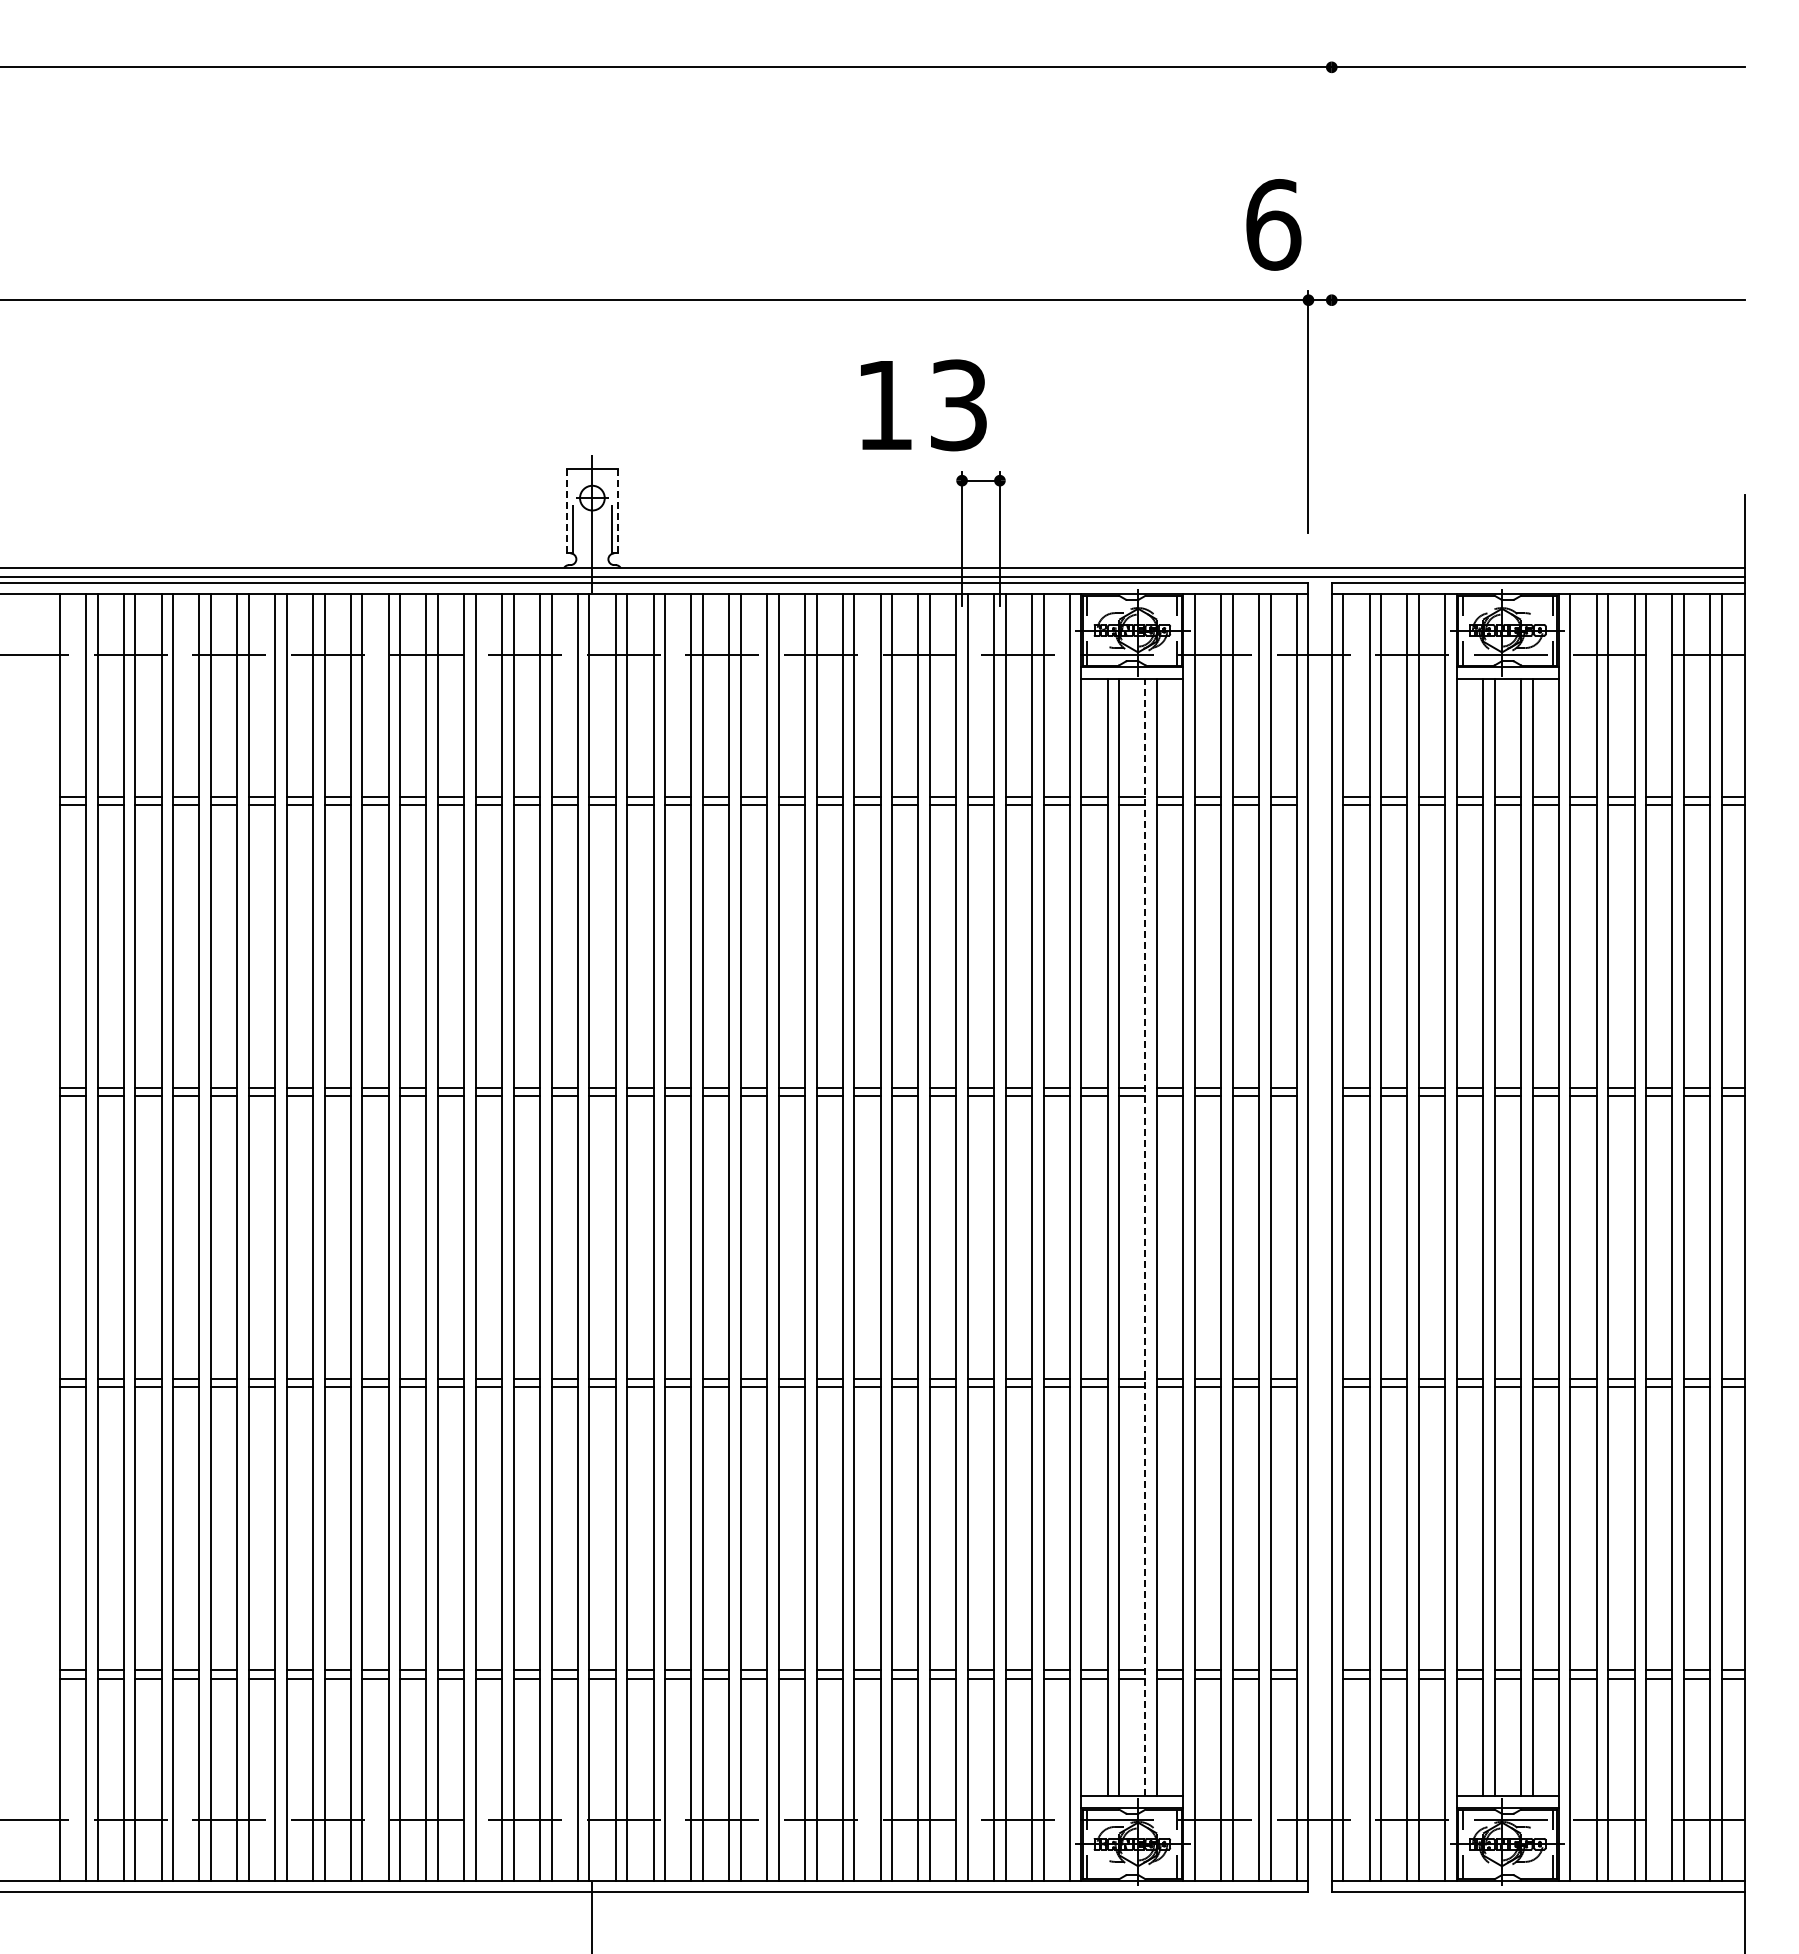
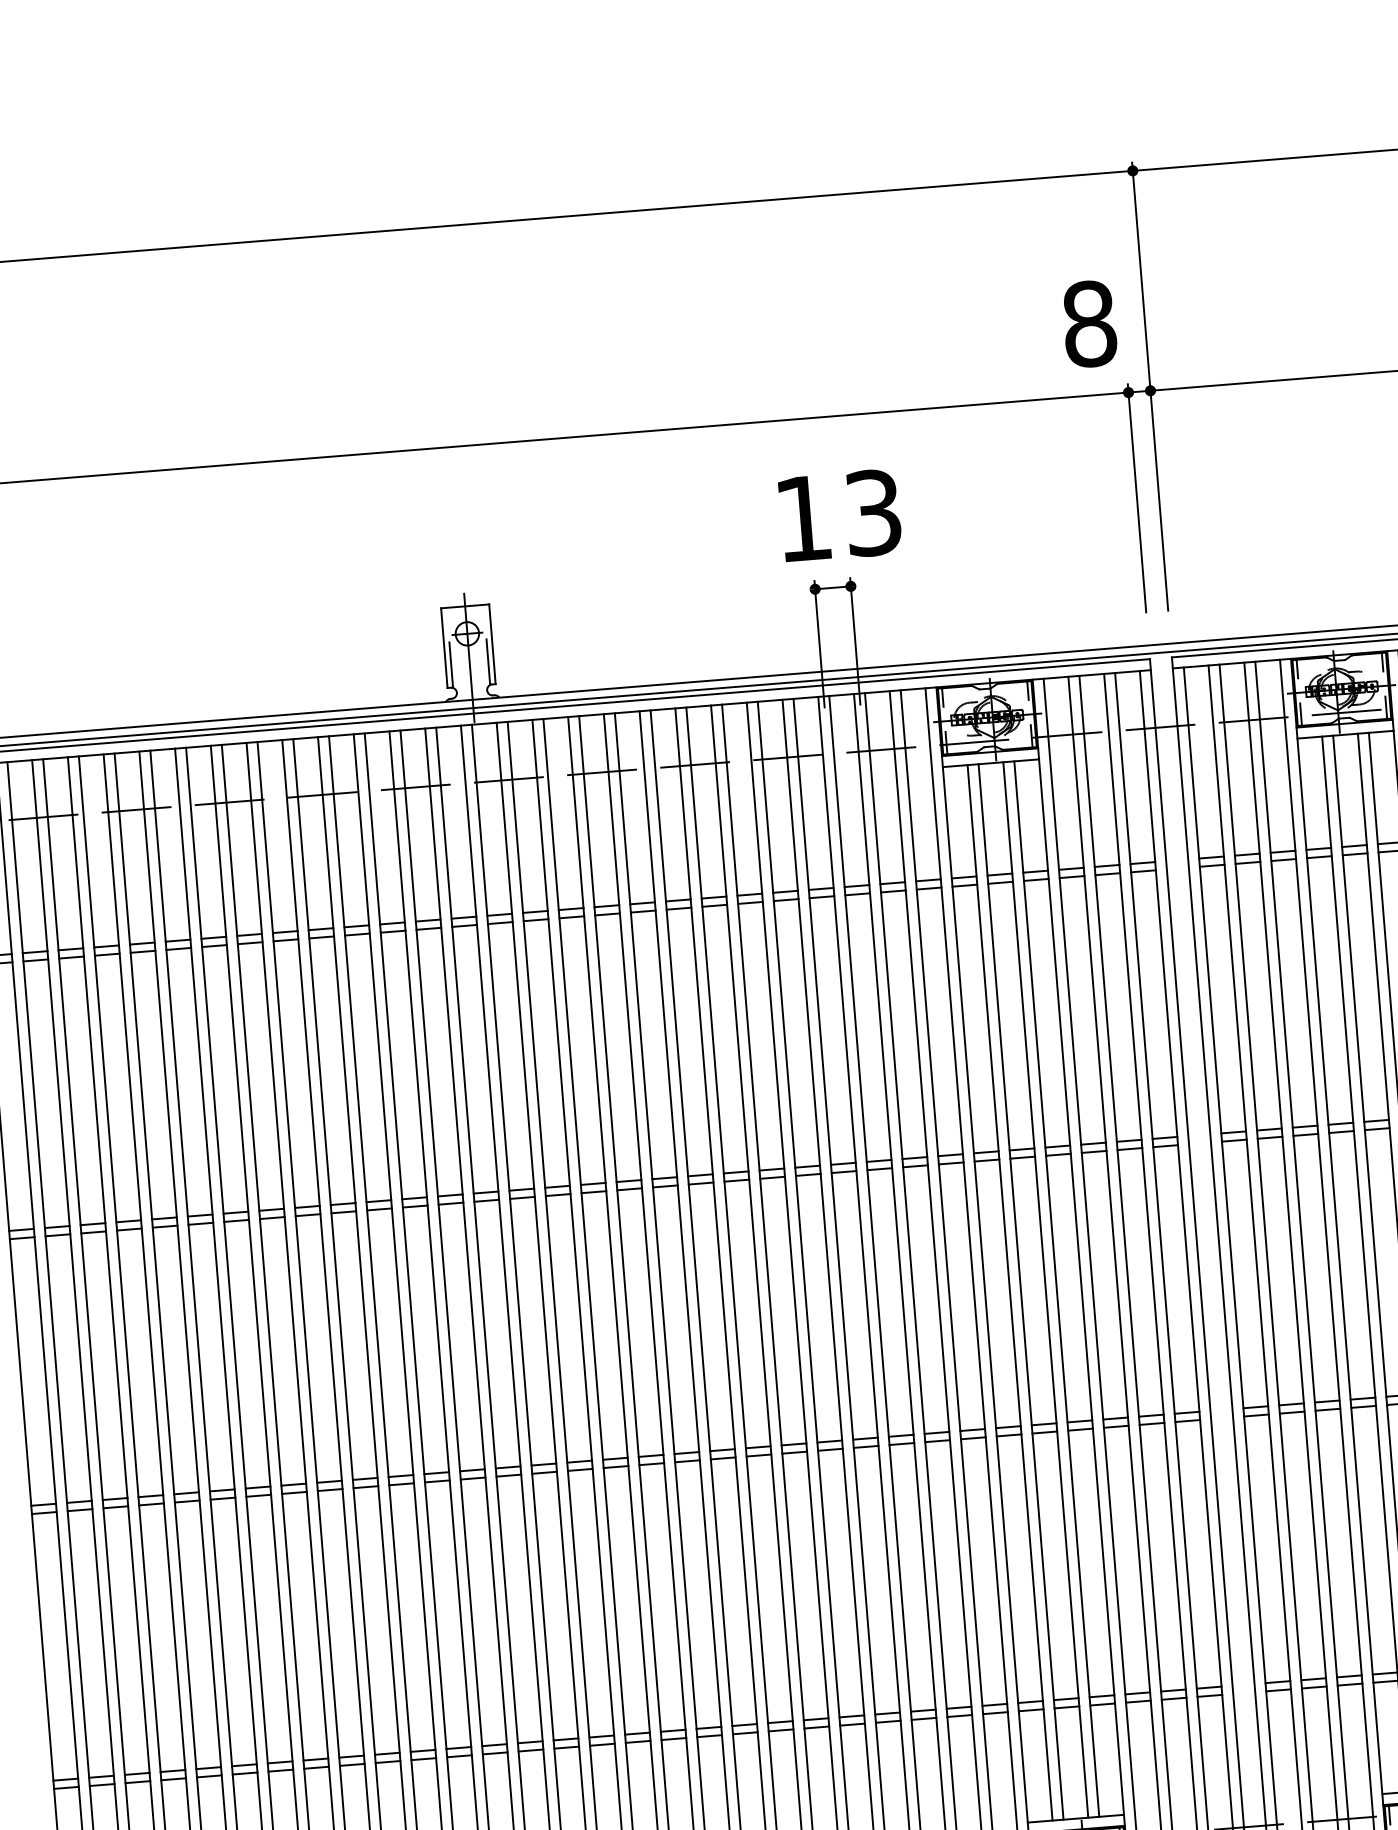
text: (1273, 224) -> (1089, 323), 6 -> 8
line: (1331, 295) -> (1149, 386), added
text: (923, 405) -> (840, 515), moved
line: (566, 510) -> (443, 647), dashed -> solid
line: (617, 510) -> (492, 643), dashed -> solid
line: (1145, 1237) -> (1045, 1289), dashed -> solid

